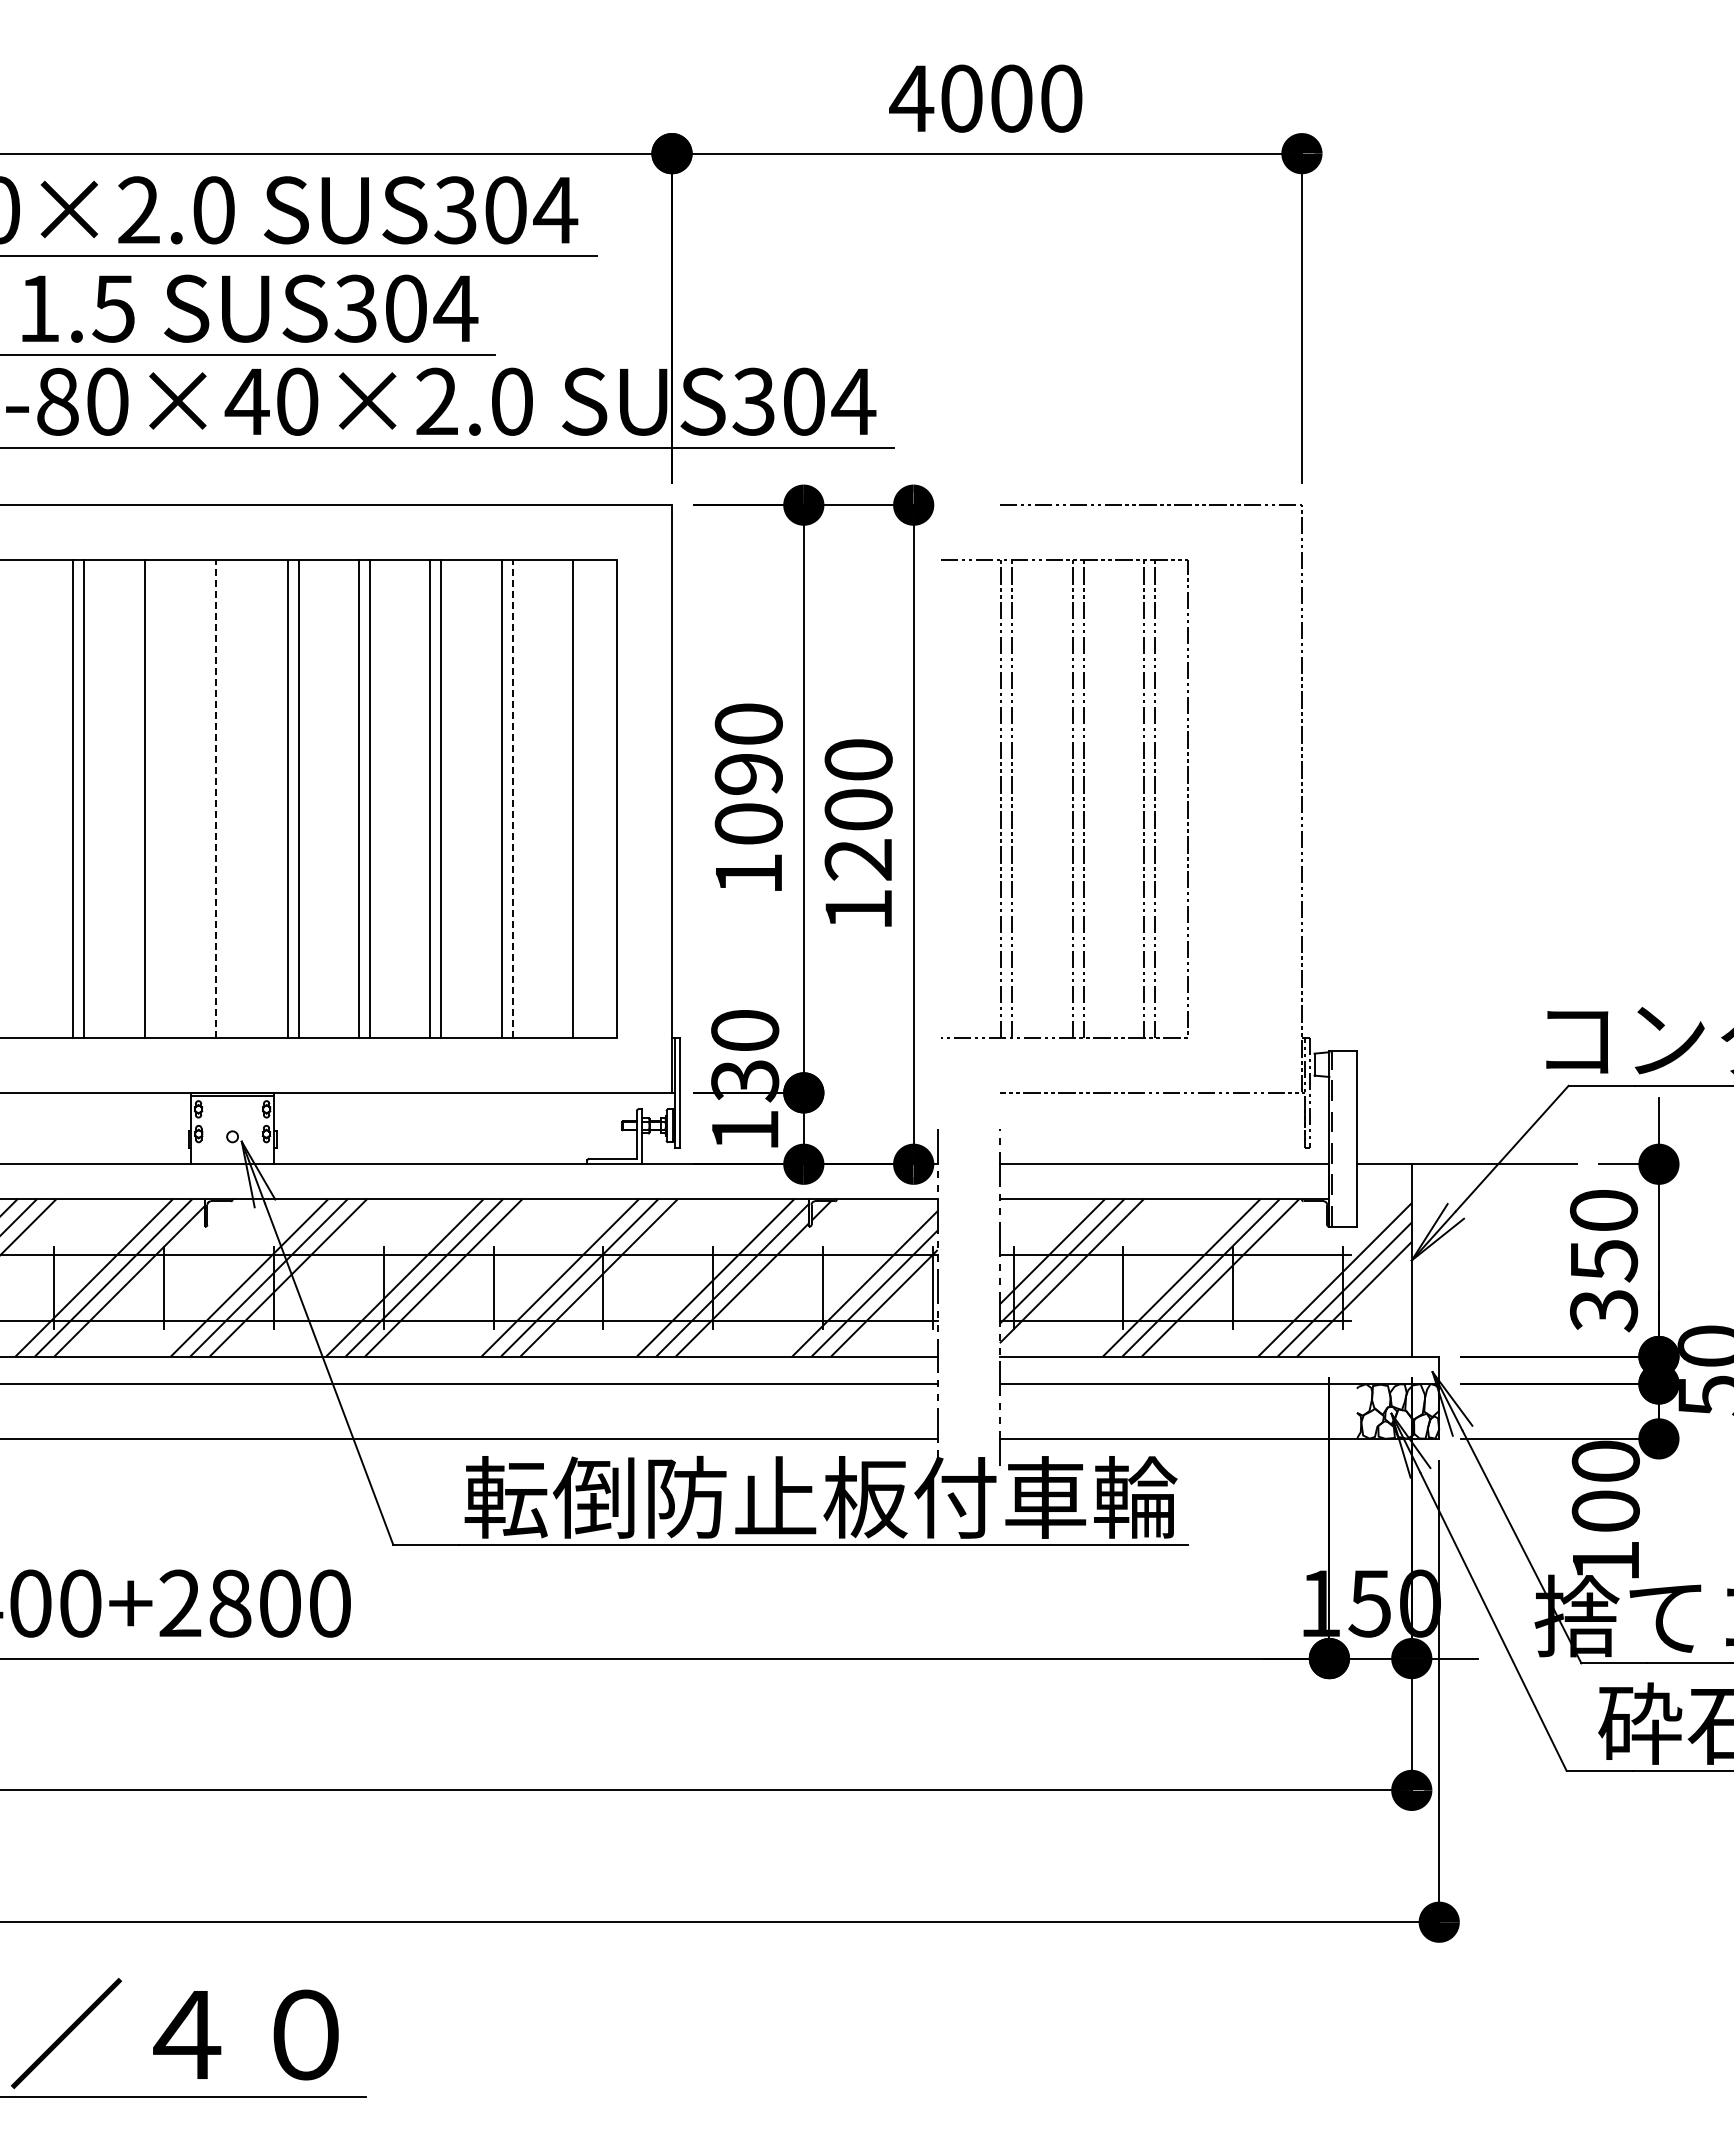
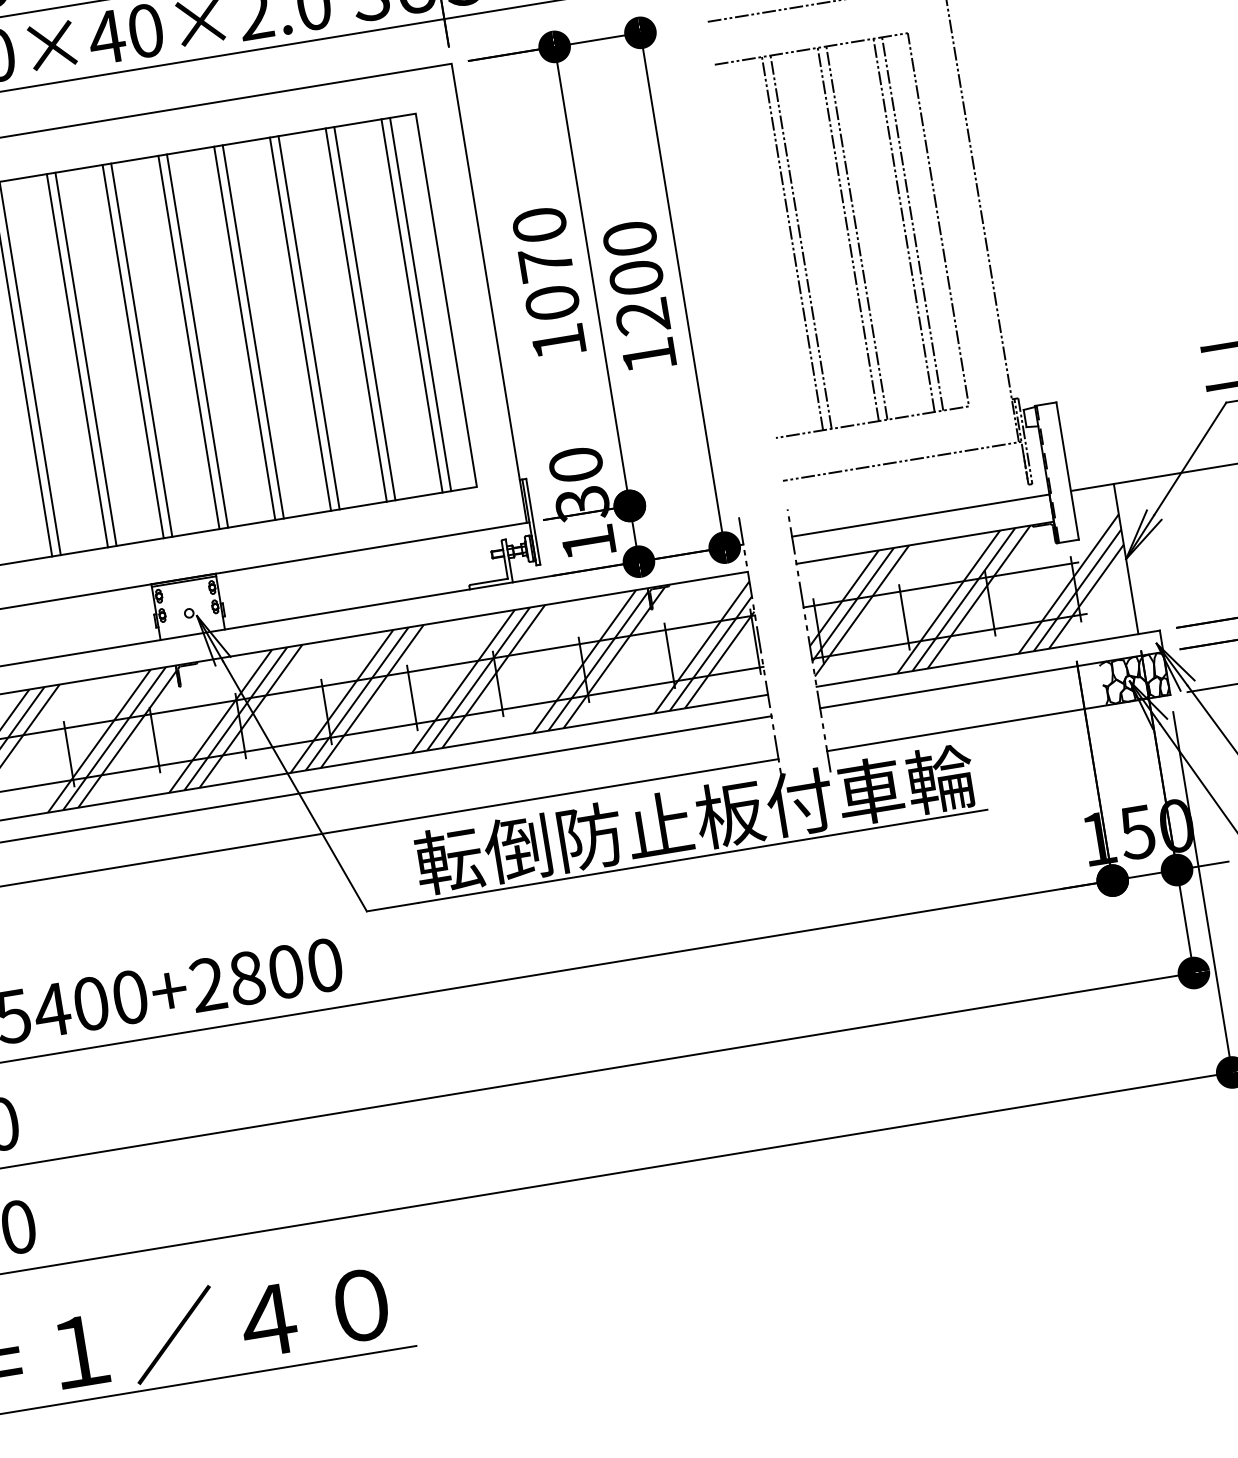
text: (748, 773) -> (545, 263), 1090 -> 1070
line: (155, 798) -> (85, 358), added
line: (227, 798) -> (141, 349), added
line: (584, 798) -> (420, 304), added
part: (1072, 798) -> (848, 234), moved
line: (216, 799) -> (133, 351), dashed -> solid
line: (512, 799) -> (364, 314), dashed -> solid

